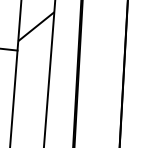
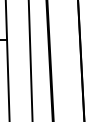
hatch: (35, 26) -> (17, 22), removed

